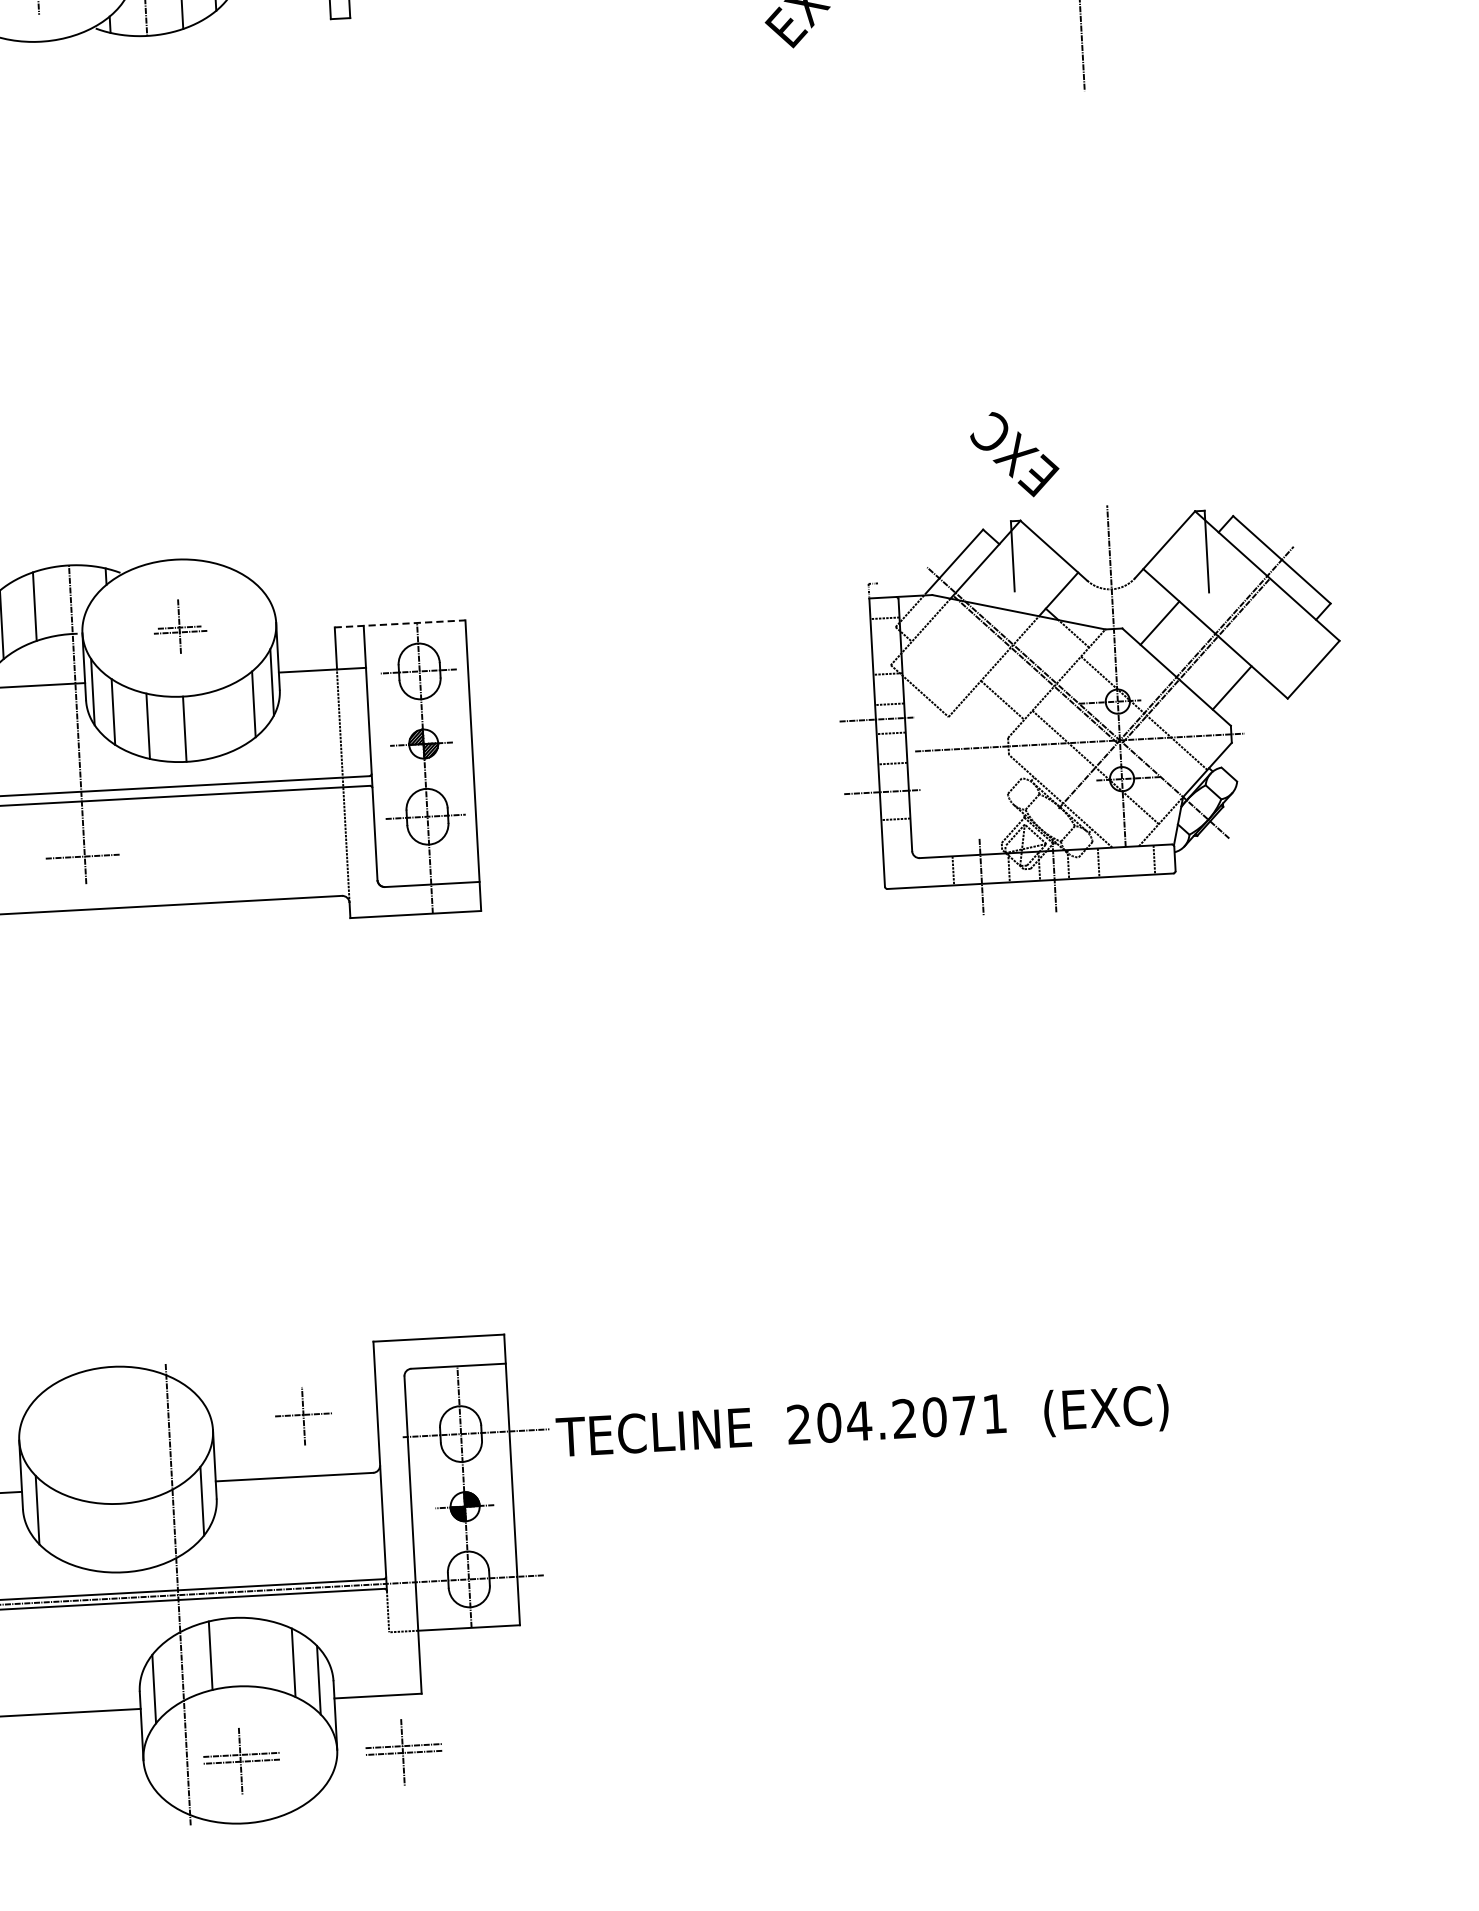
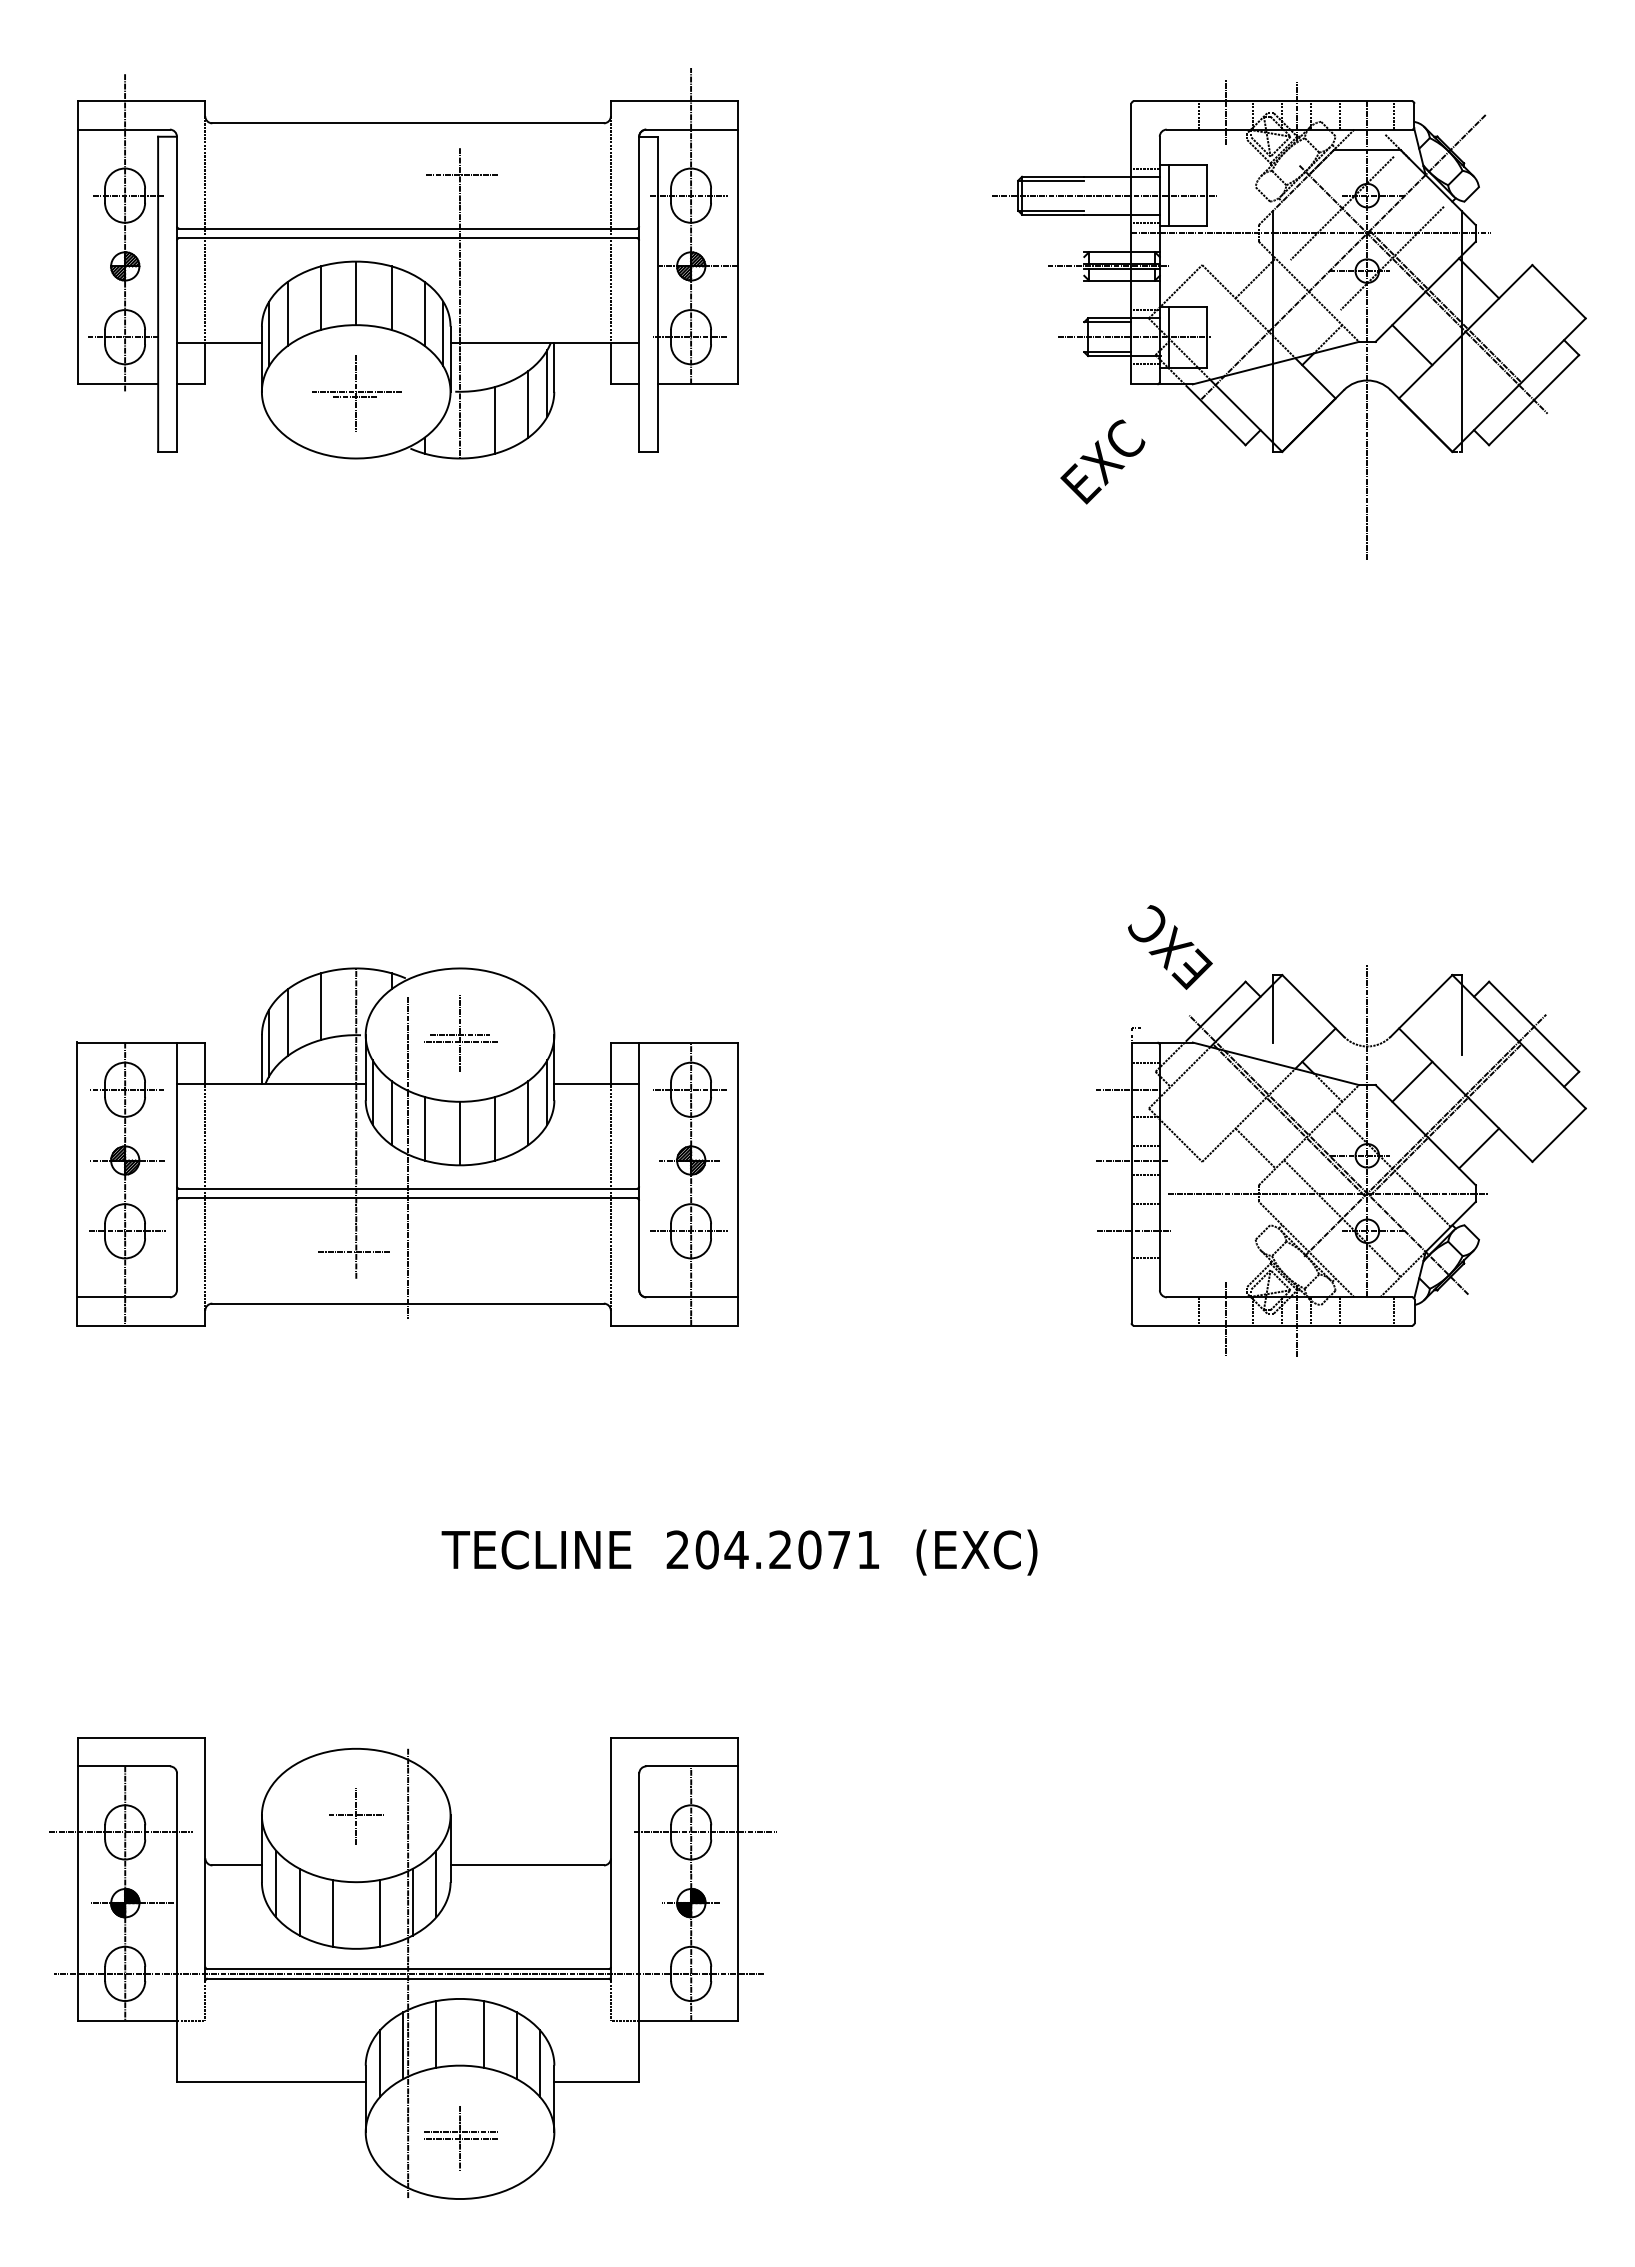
text: (1014, 454) -> (1170, 947), moved
line: (399, 623) -> (674, 1042), dashed -> solid
part: (179, 626) -> (460, 1033), size x1.43
line: (867, 646) -> (1127, 1089), added
line: (220, 722) -> (495, 1128), added
line: (133, 756) -> (408, 1157), added
part: (303, 1415) -> (356, 1816), moved
text: (862, 1423) -> (739, 1552), moved
line: (178, 1520) -> (412, 1901), added
line: (62, 1526) -> (299, 1901), added
line: (145, 1534) -> (379, 1913), added
line: (97, 1537) -> (332, 1913), added
line: (258, 1653) -> (483, 2034), added
line: (177, 1668) -> (403, 2045), added
part: (403, 1752) -> (618, 2138), removed

